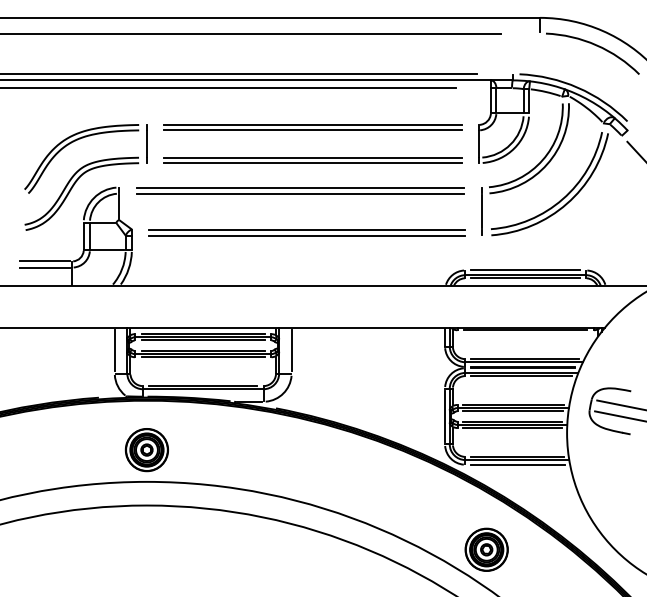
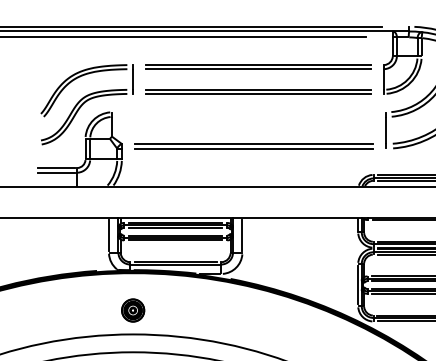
line: (300, 187) -> (249, 112), removed
line: (300, 193) -> (249, 116), removed
part: (146, 450) -> (132, 310), size x0.7

